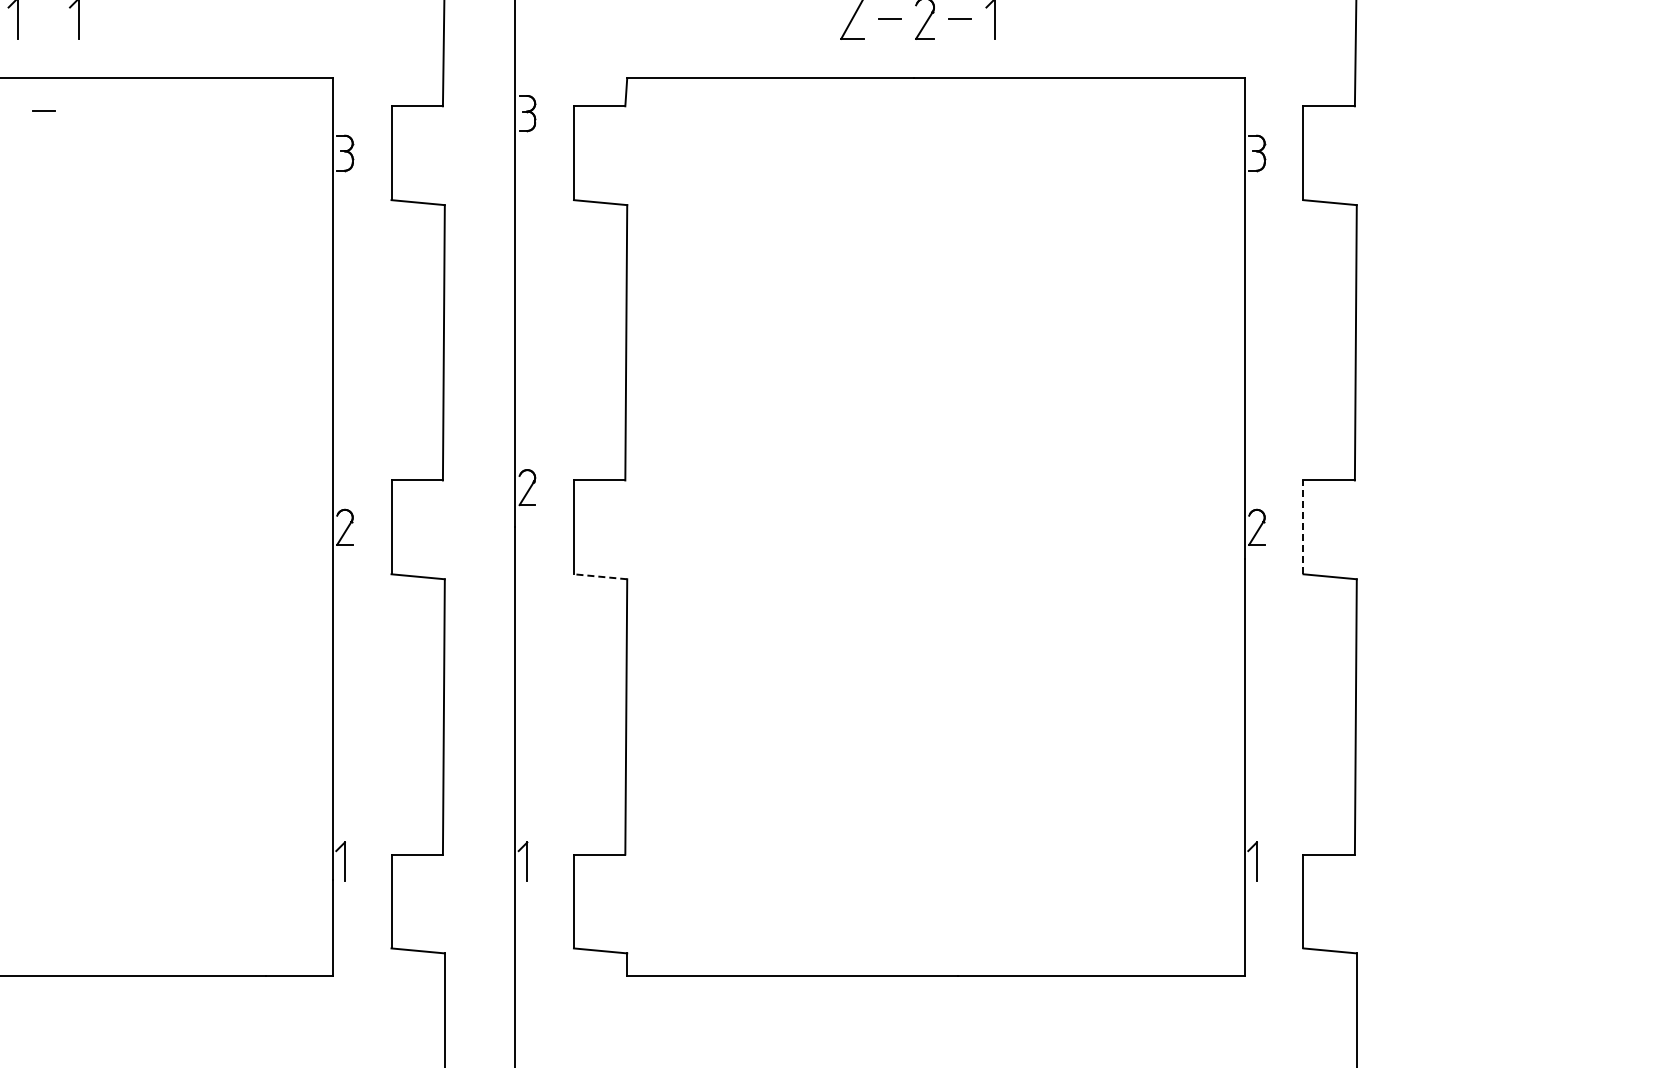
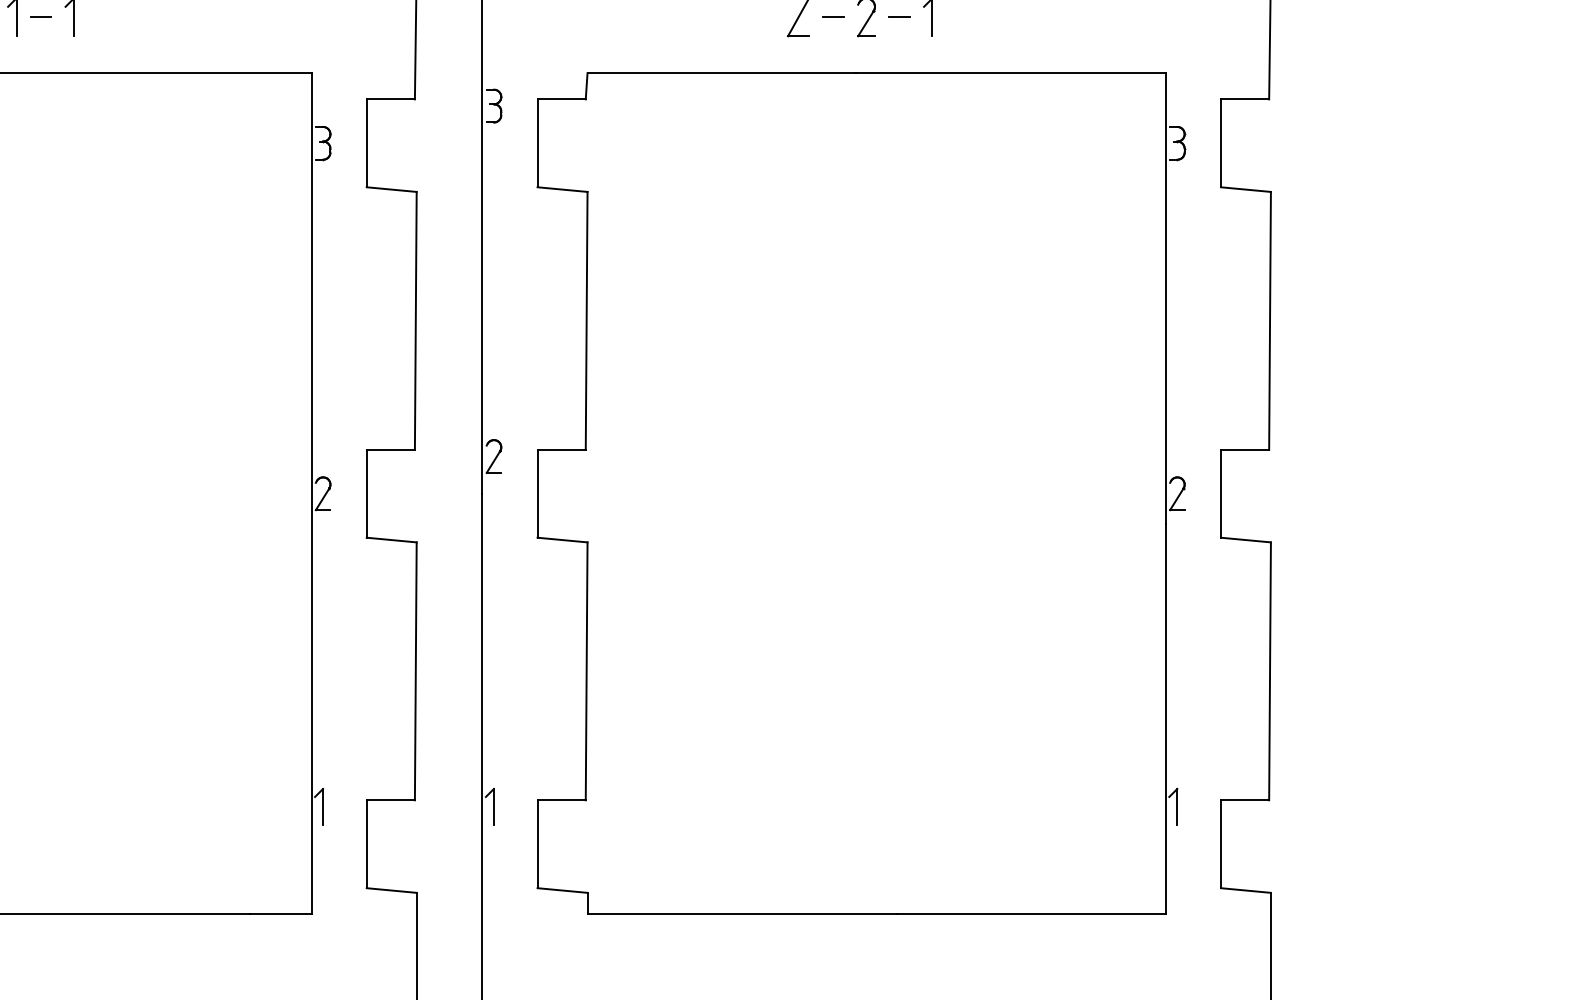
line: (43, 110) -> (40, 17), moved
line: (1303, 527) -> (1221, 493), dashed -> solid
line: (600, 576) -> (562, 539), dashed -> solid

